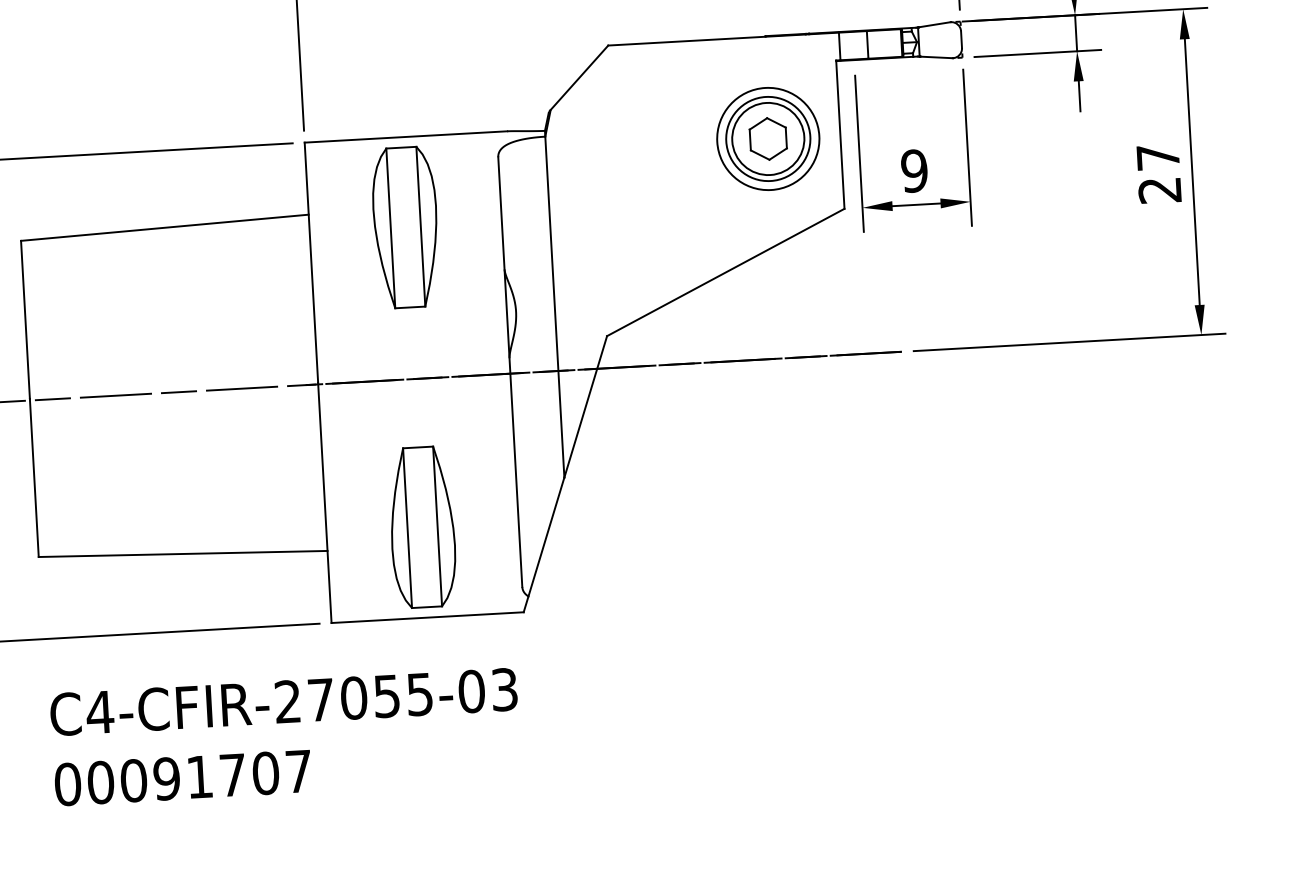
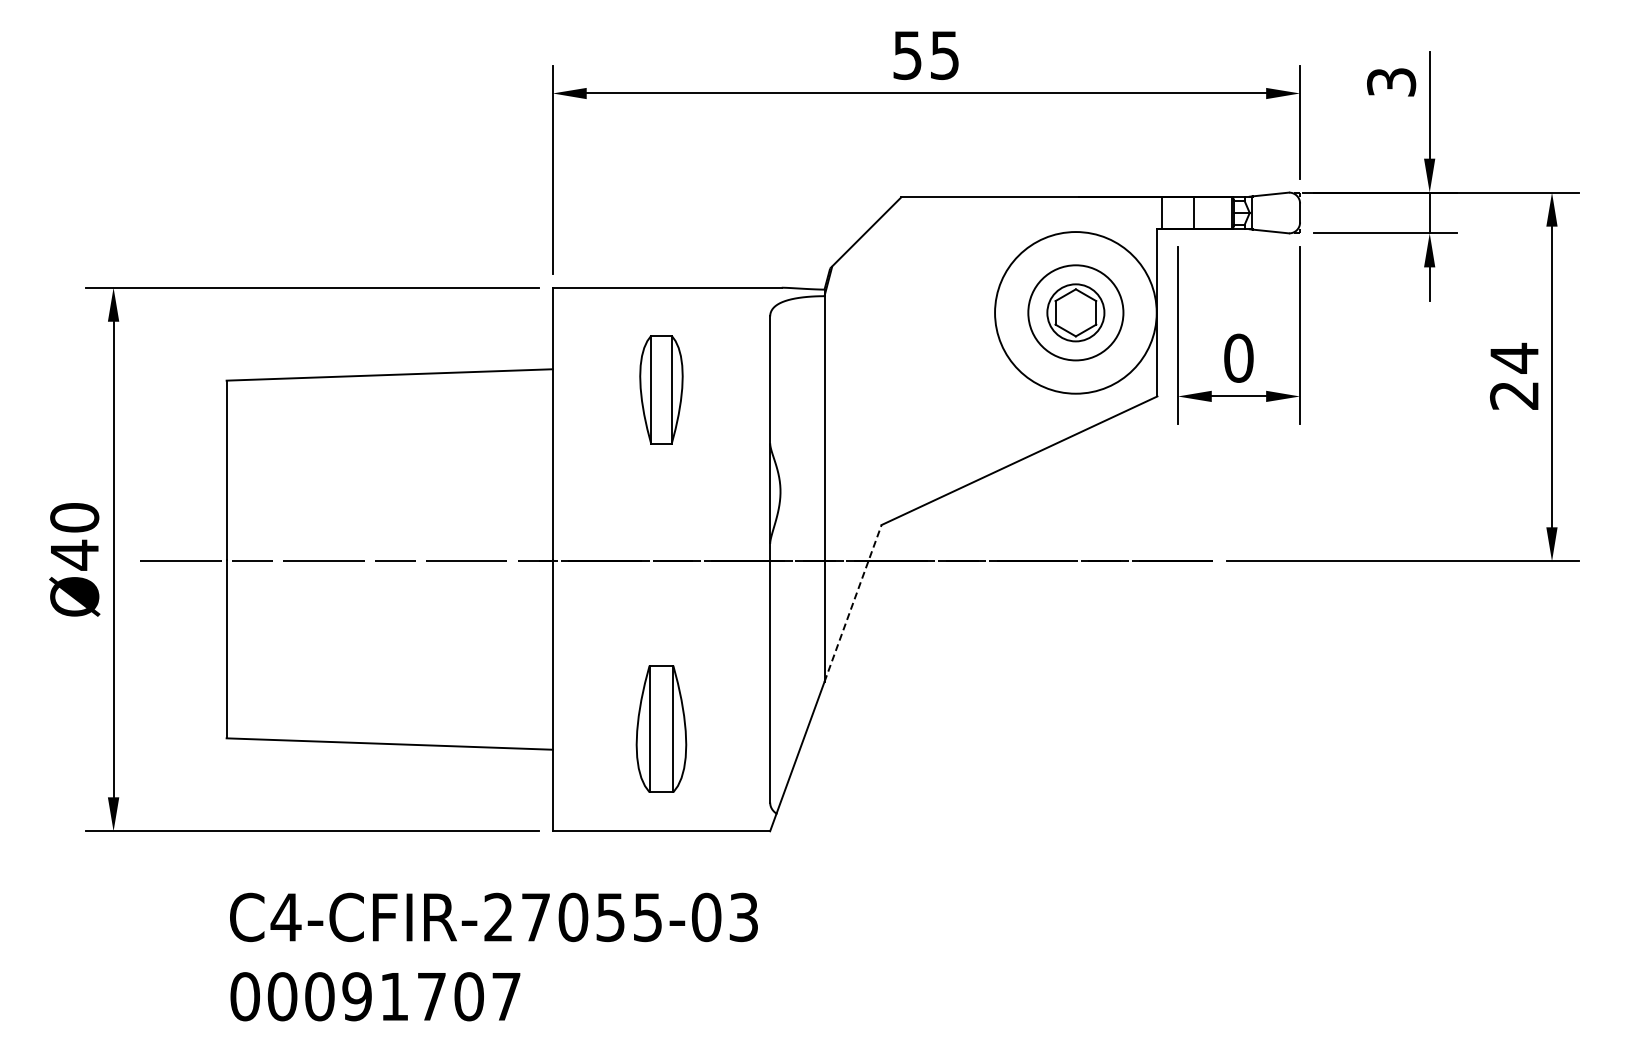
circle: (767, 138) -> (1075, 312), size x0.7
circle: (767, 138) -> (1075, 312), size x1.4
text: (1158, 156) -> (1514, 357), 27 -> 24
text: (914, 170) -> (1238, 357), 9 -> 0
part: (405, 227) -> (661, 389), size x0.6
line: (586, 406) -> (853, 603), solid -> dashed
part: (422, 526) -> (661, 728), size x0.7

